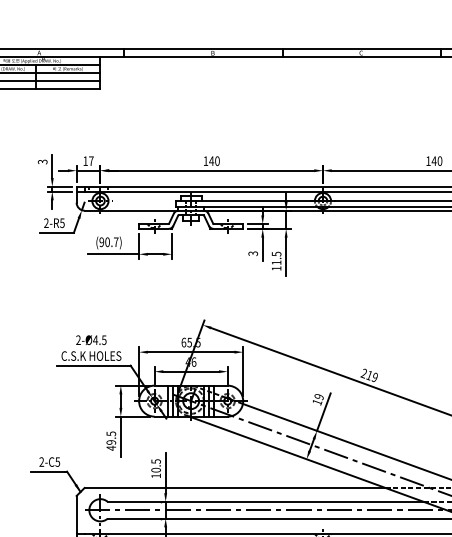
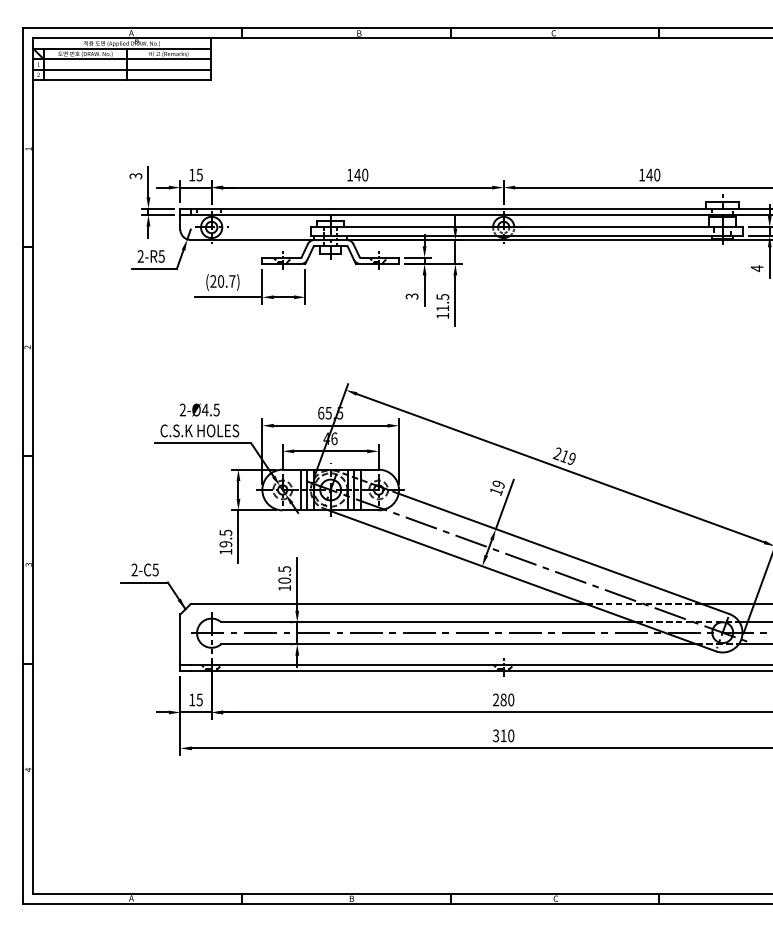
text: (91, 161) -> (199, 175), 17 -> 15
text: (101, 242) -> (213, 281), (90.7) -> (20.7)
text: (111, 448) -> (225, 551), 49.5 -> 19.5

